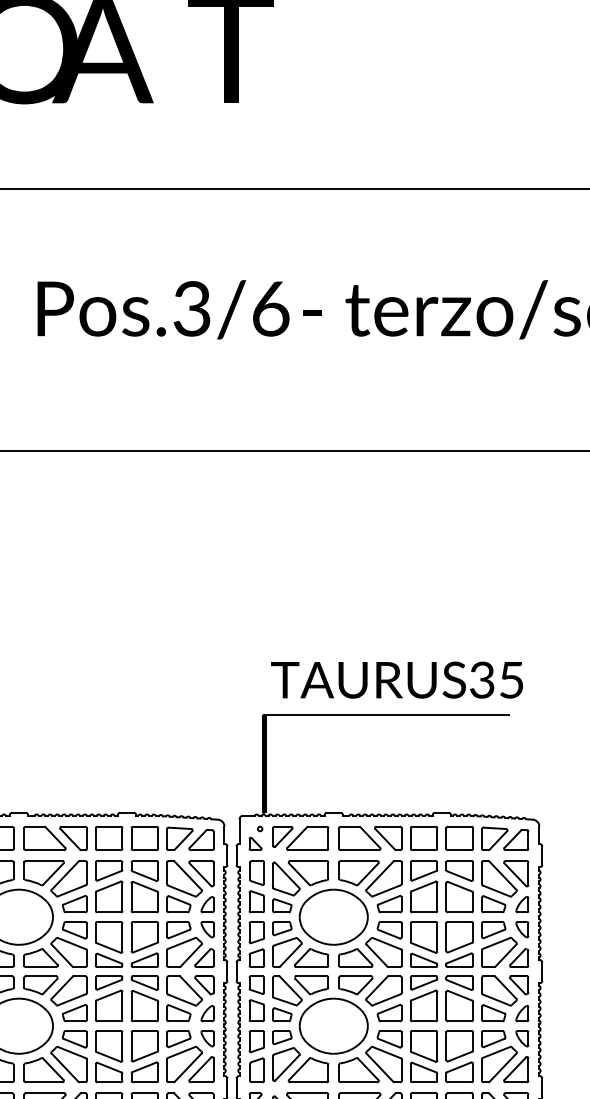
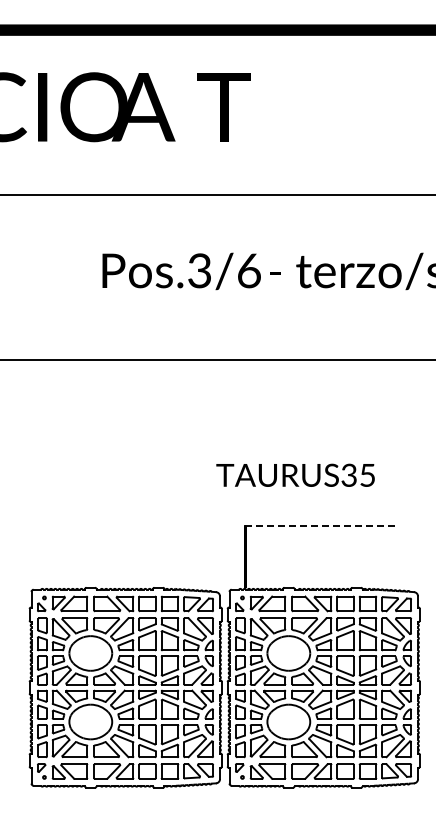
text: (396, 678) -> (295, 474), moved
line: (385, 715) -> (321, 526), solid -> dashed

